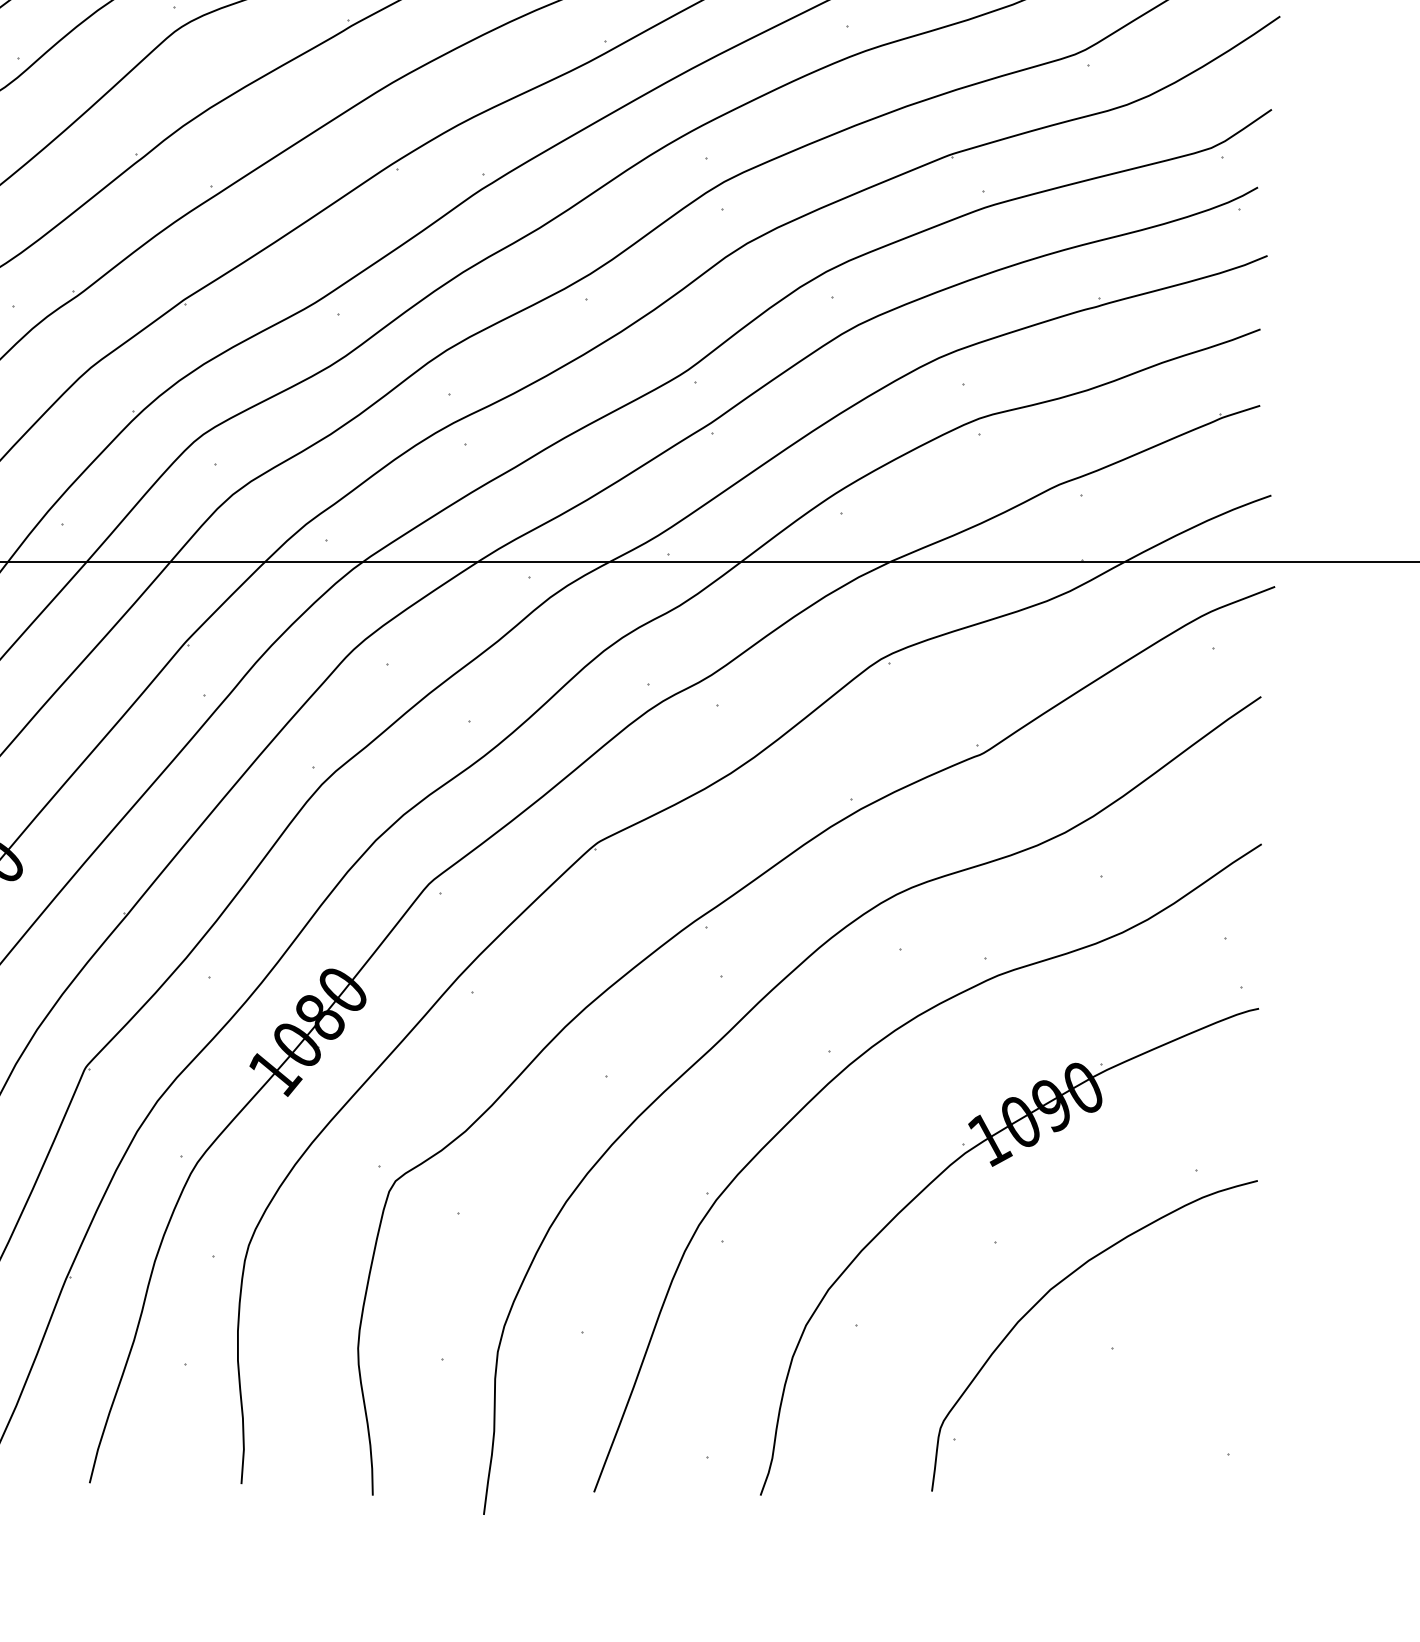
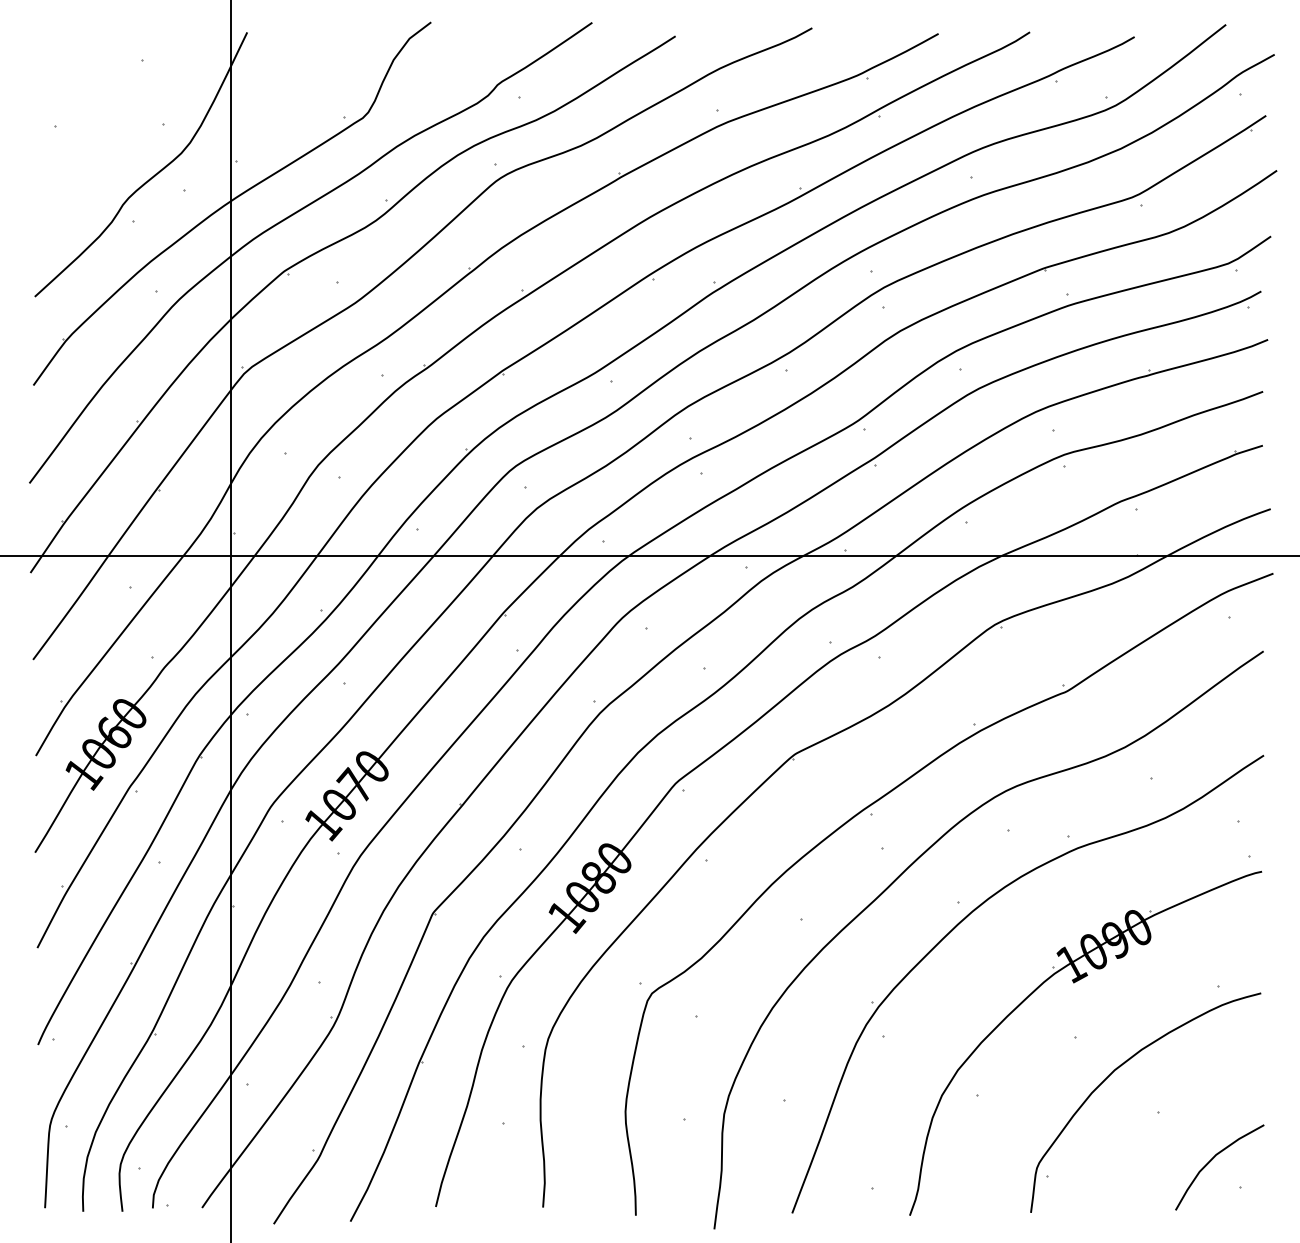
curve: (1188, 1417) -> (1212, 1160), added

